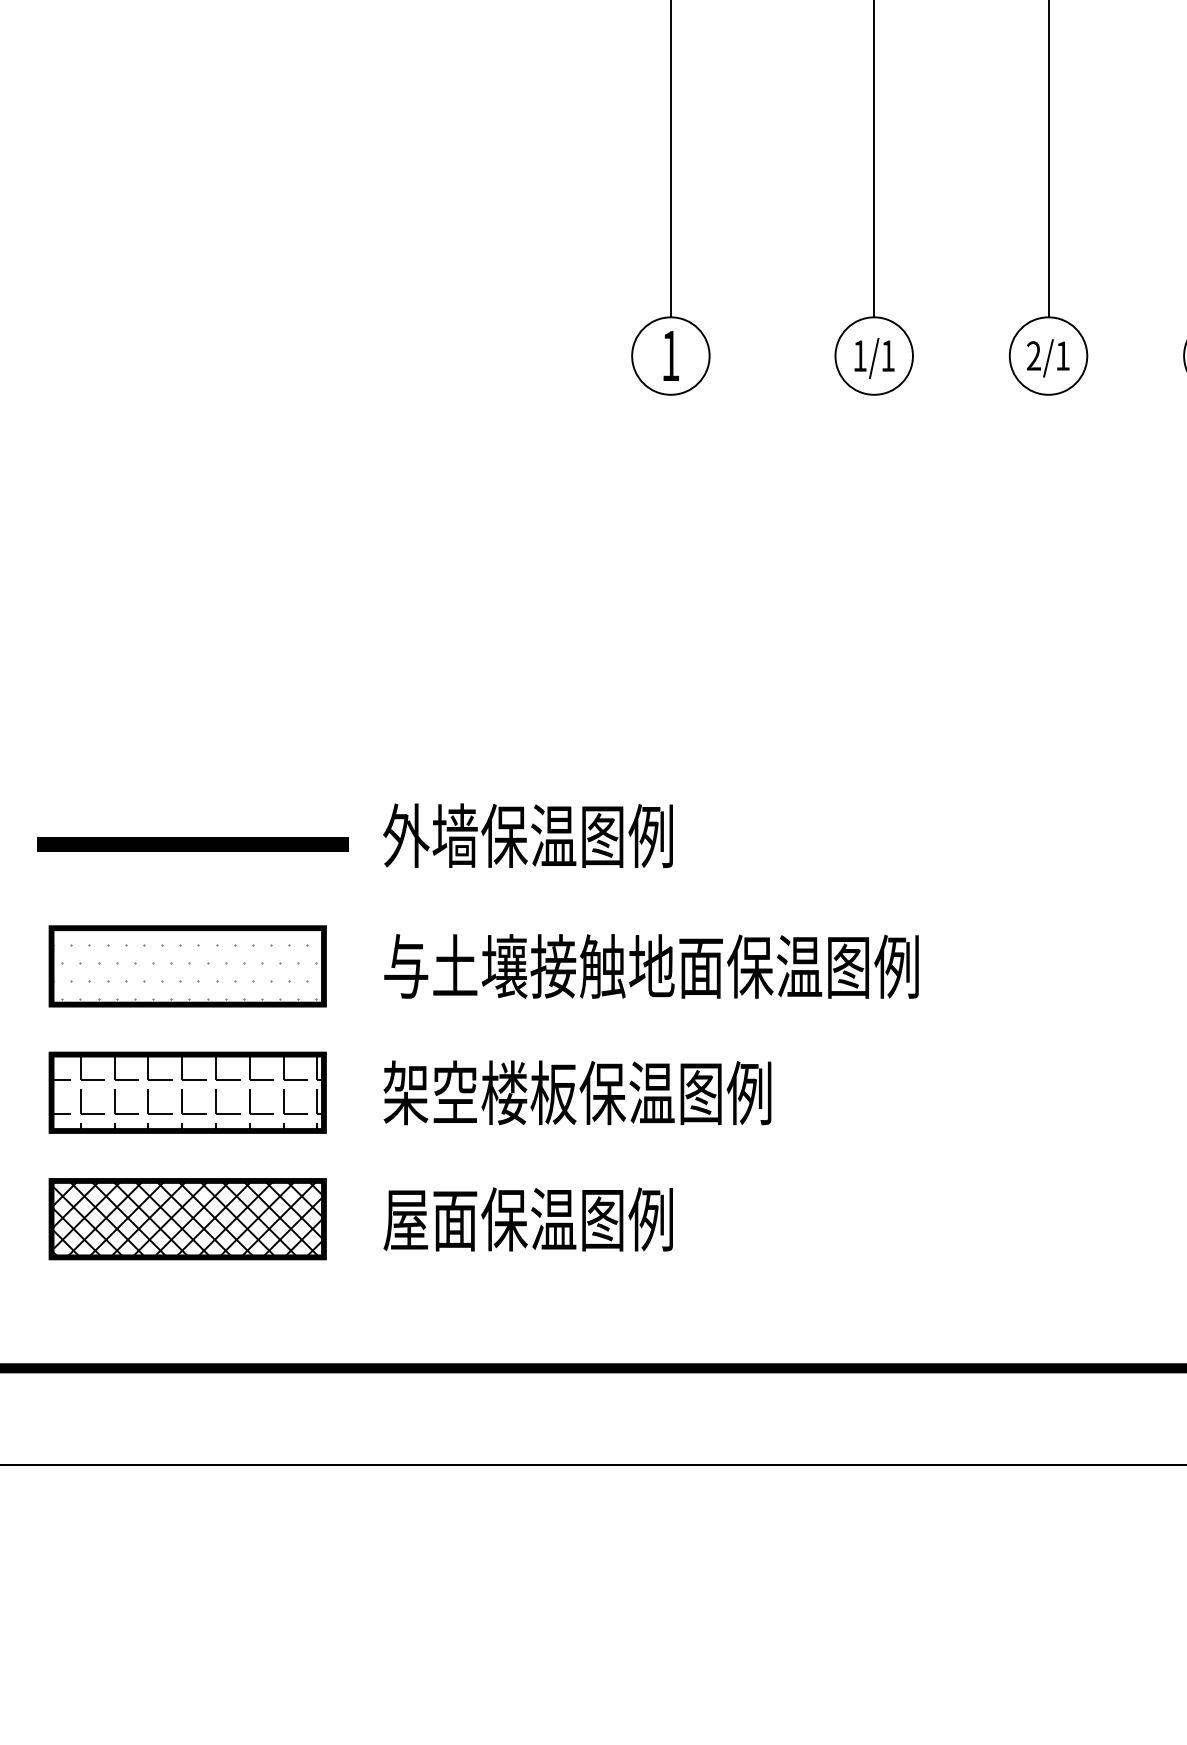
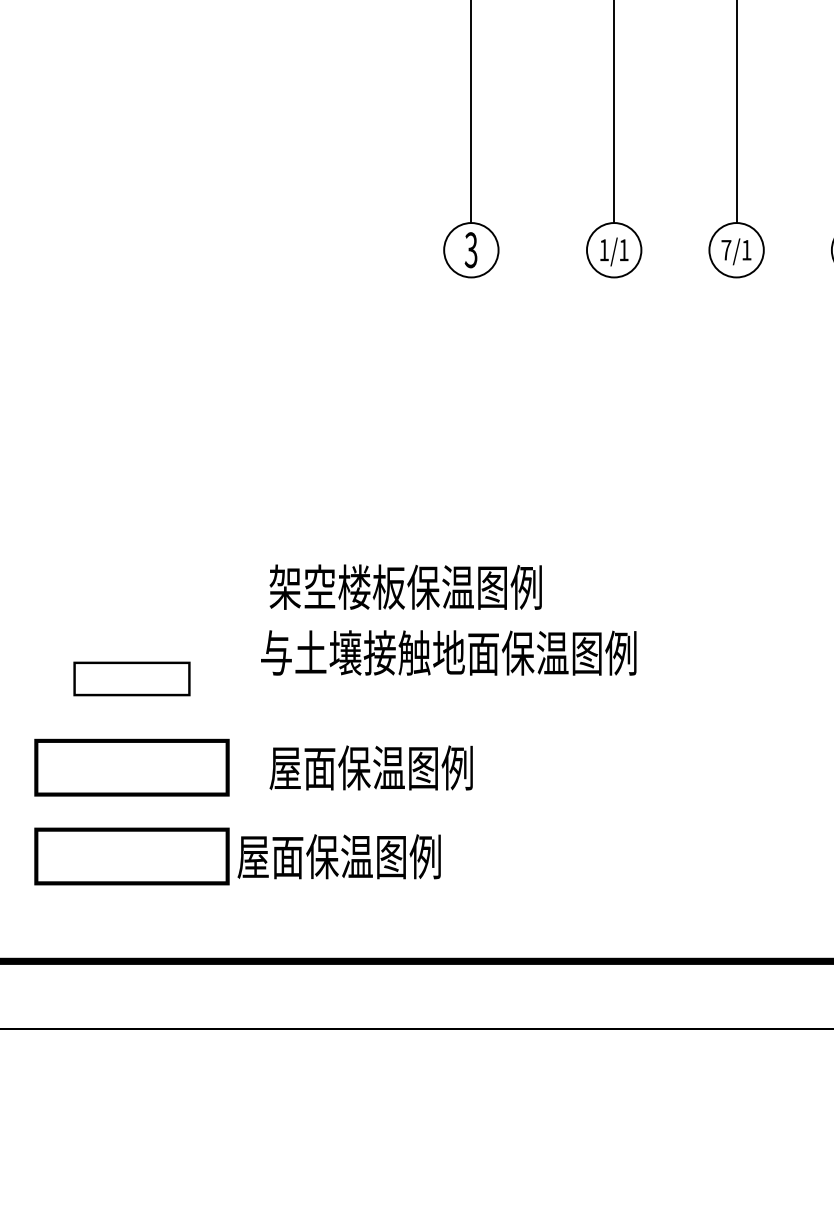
text: (1034, 355) -> (726, 249), 2/1 -> 7/1
text: (669, 356) -> (470, 250), 1 -> 3
text: (577, 834) -> (405, 586), 外墙保温图例 -> 架空楼板保温图例
line: (192, 843) -> (135, 592), removed
part: (187, 965) -> (131, 678), size x0.6
text: (651, 965) -> (448, 652), moved
hatch: (187, 1092) -> (131, 767), removed
text: (577, 1092) -> (405, 767), 架空楼板保温图例 -> 屋面保温图例
hatch: (187, 1219) -> (131, 856), removed
text: (527, 1219) -> (338, 856), moved

